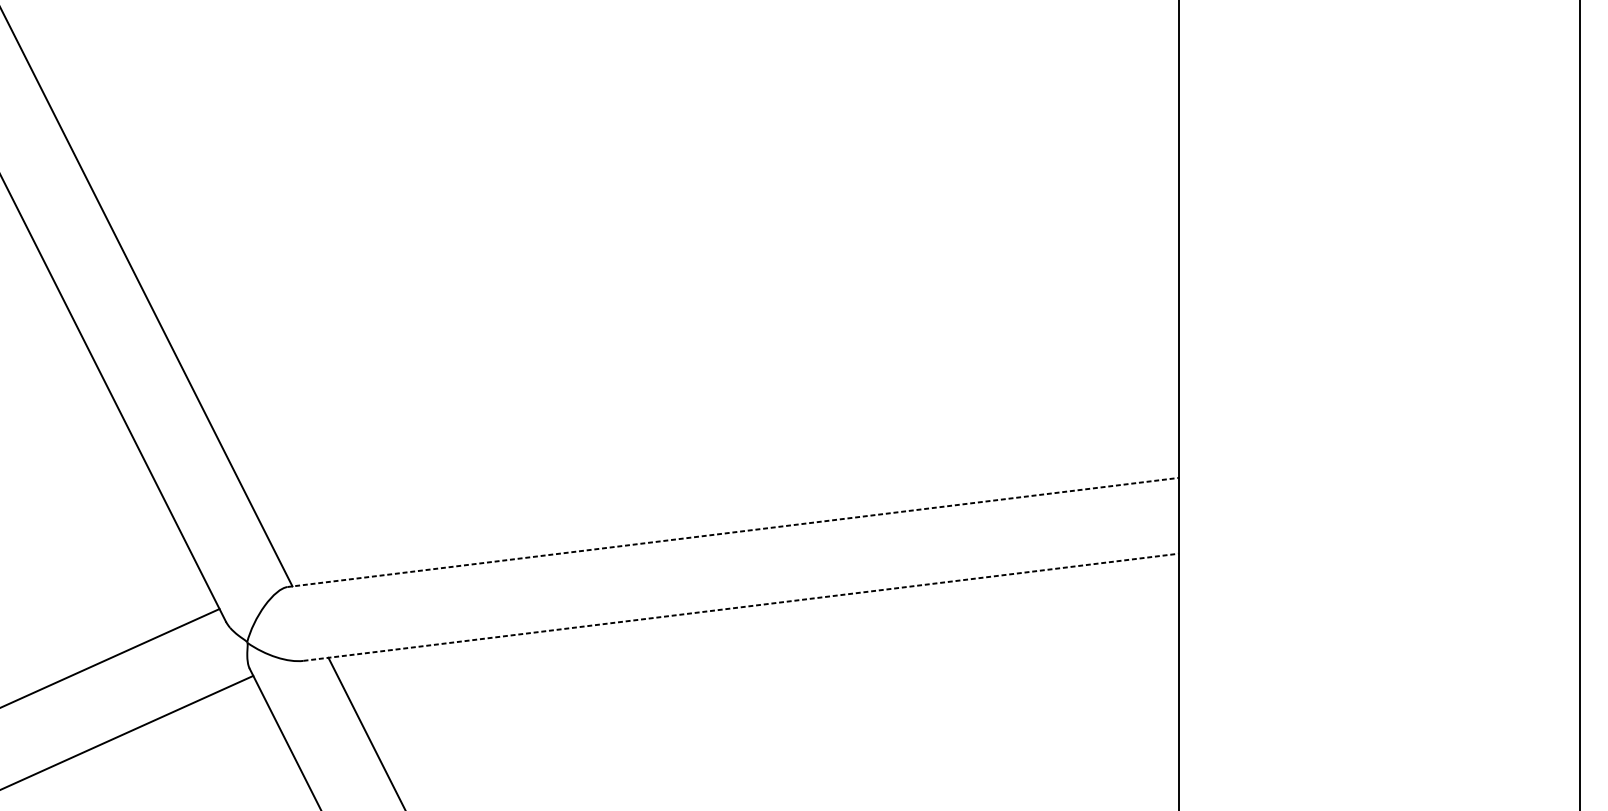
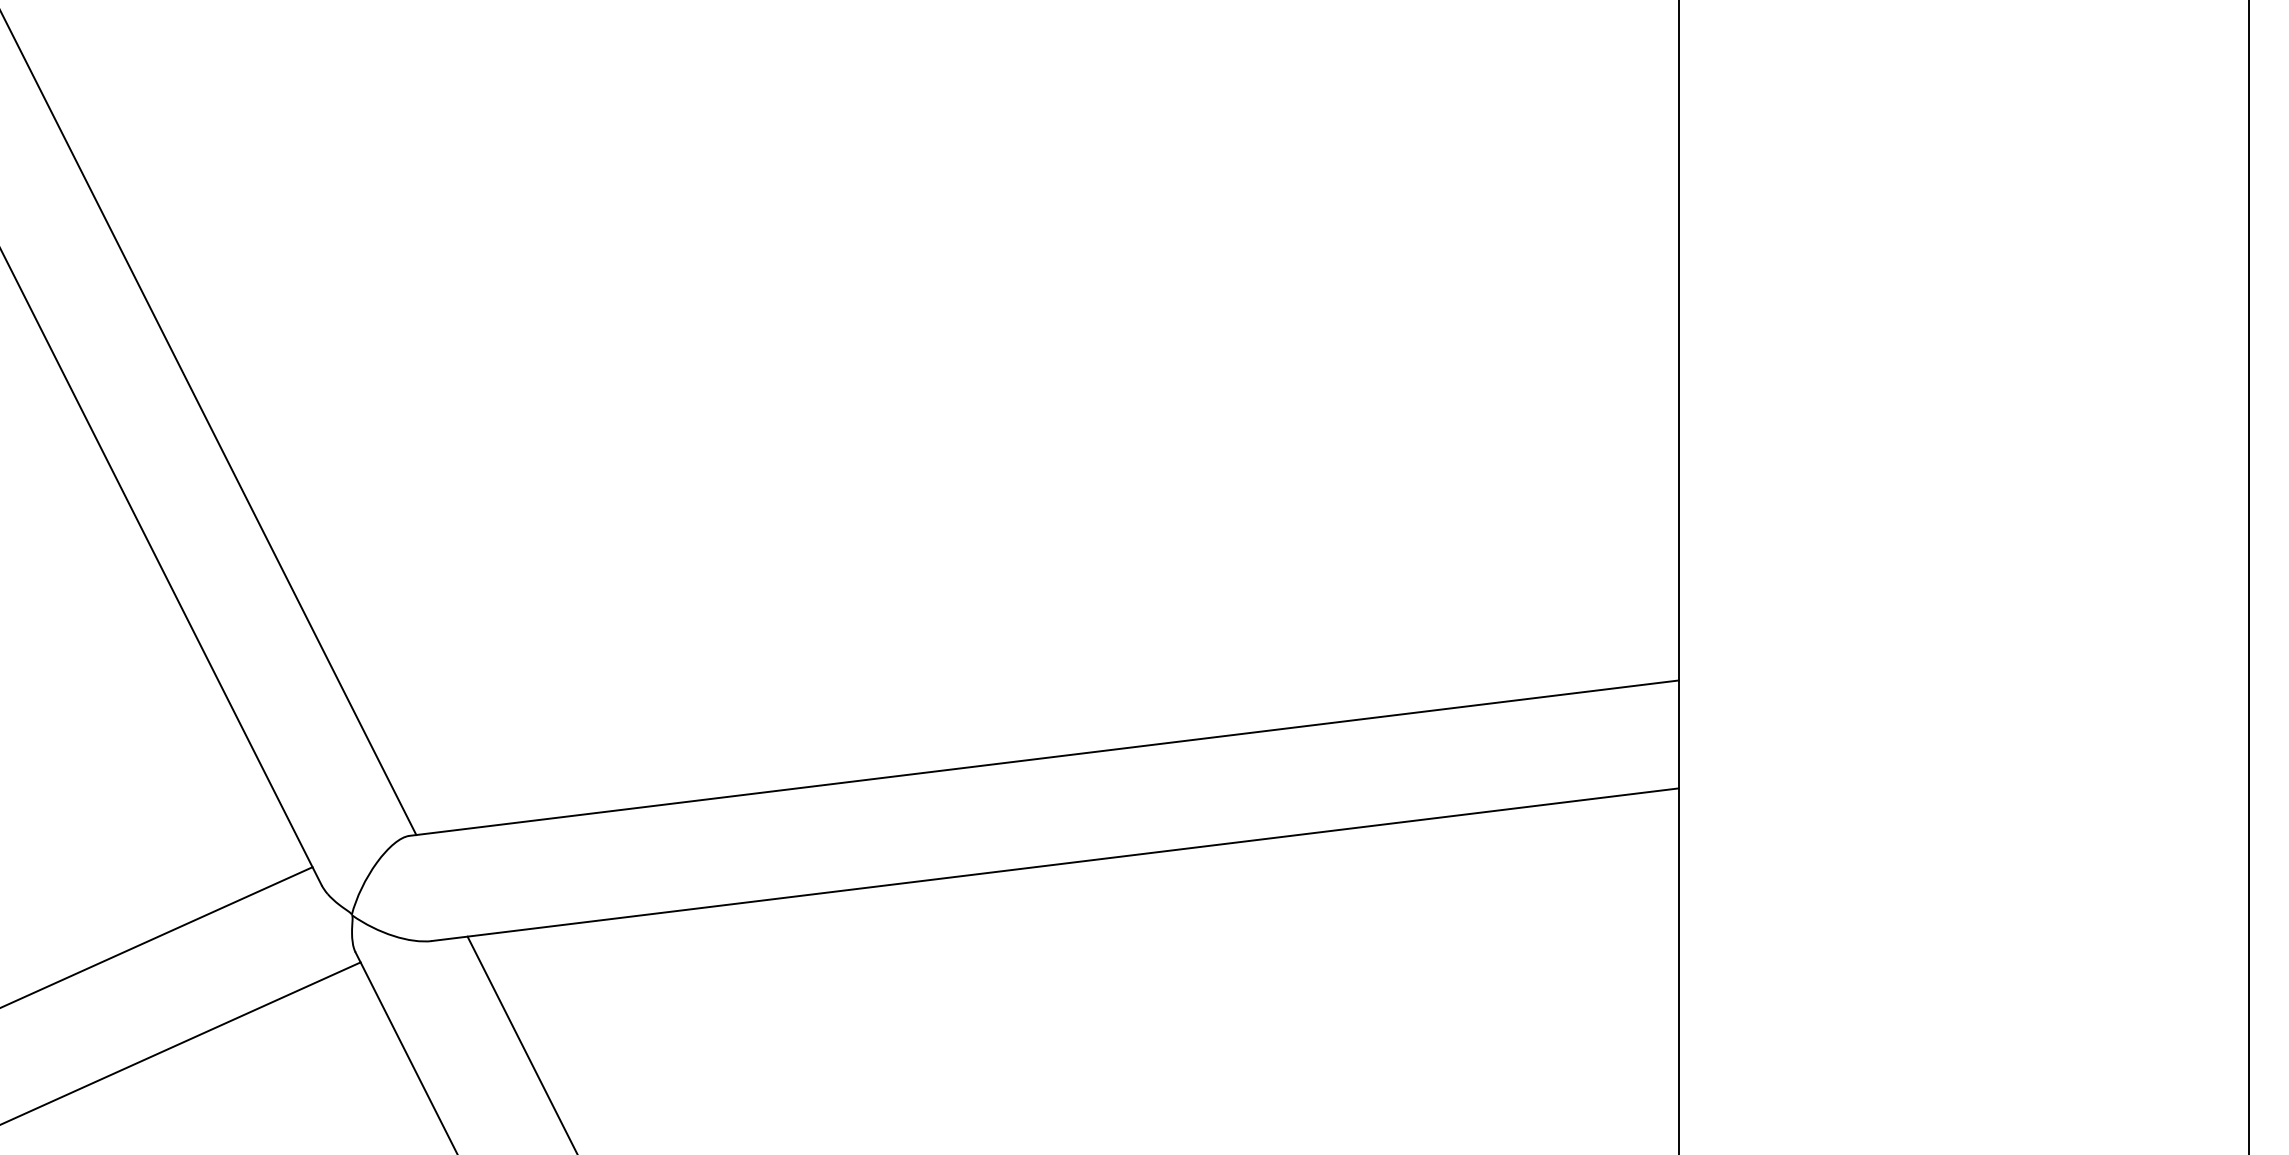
line: (733, 532) -> (1044, 758), dashed -> solid
line: (741, 607) -> (1055, 864), dashed -> solid

